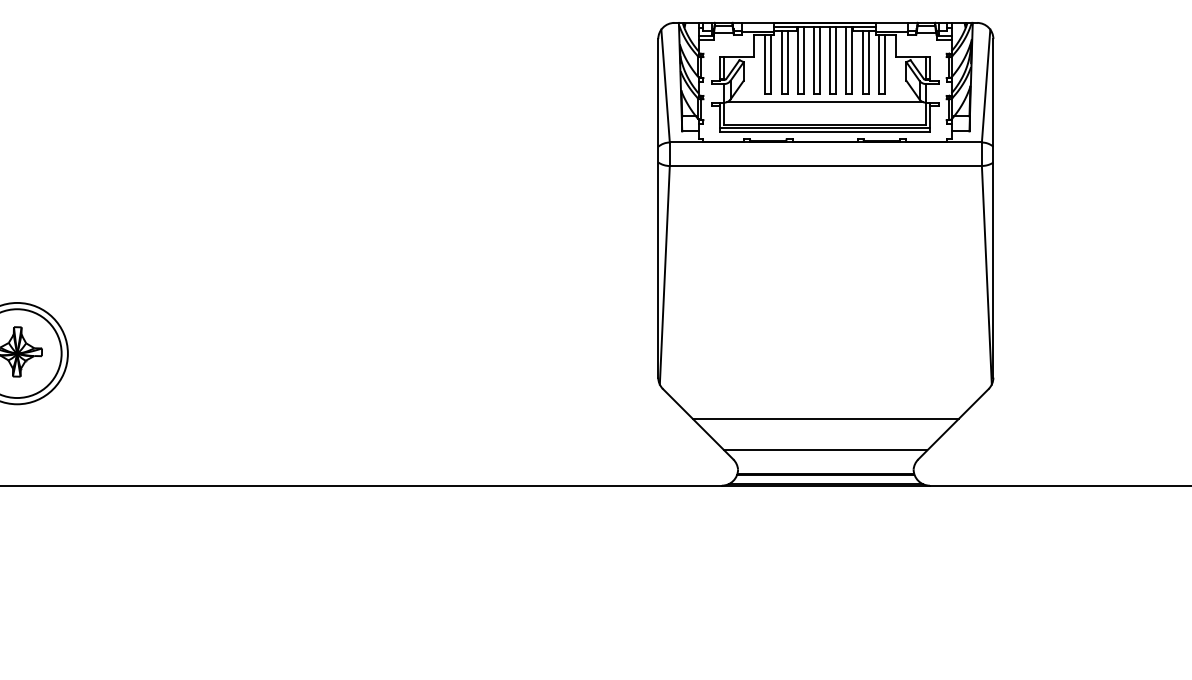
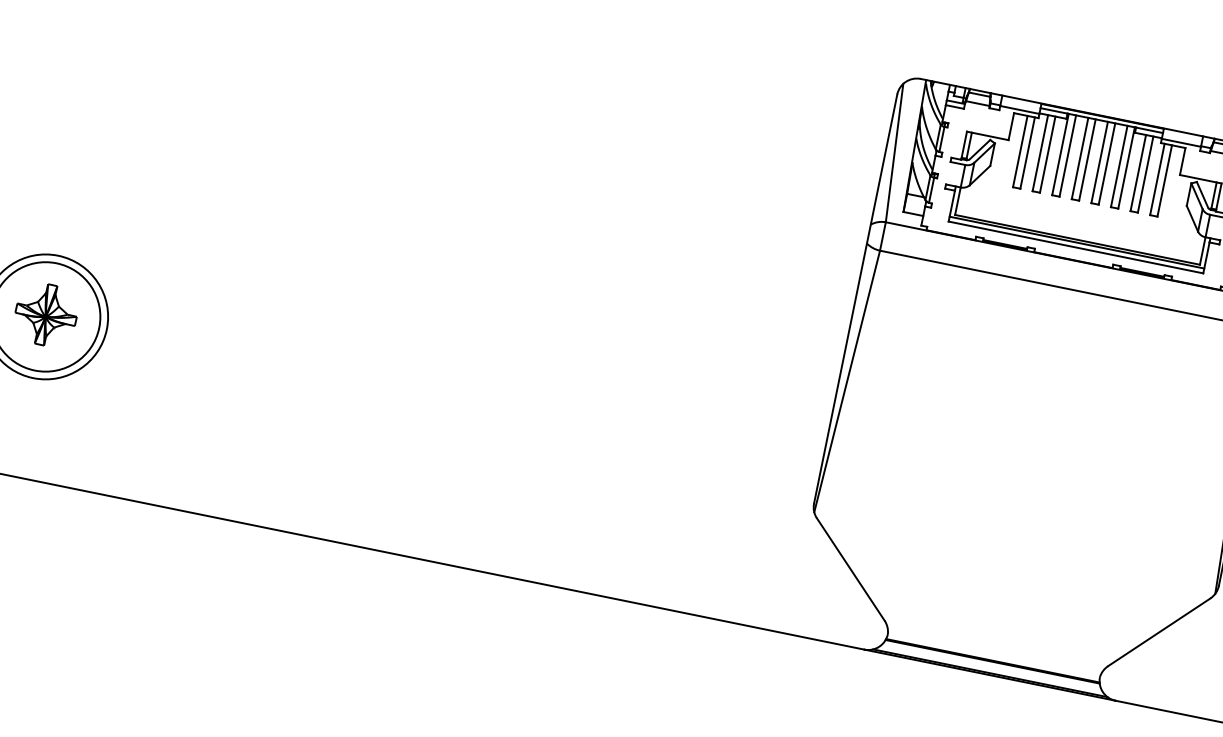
line: (824, 102) -> (1082, 211), removed
line: (825, 419) -> (1005, 595), removed
line: (825, 450) -> (998, 632), removed

